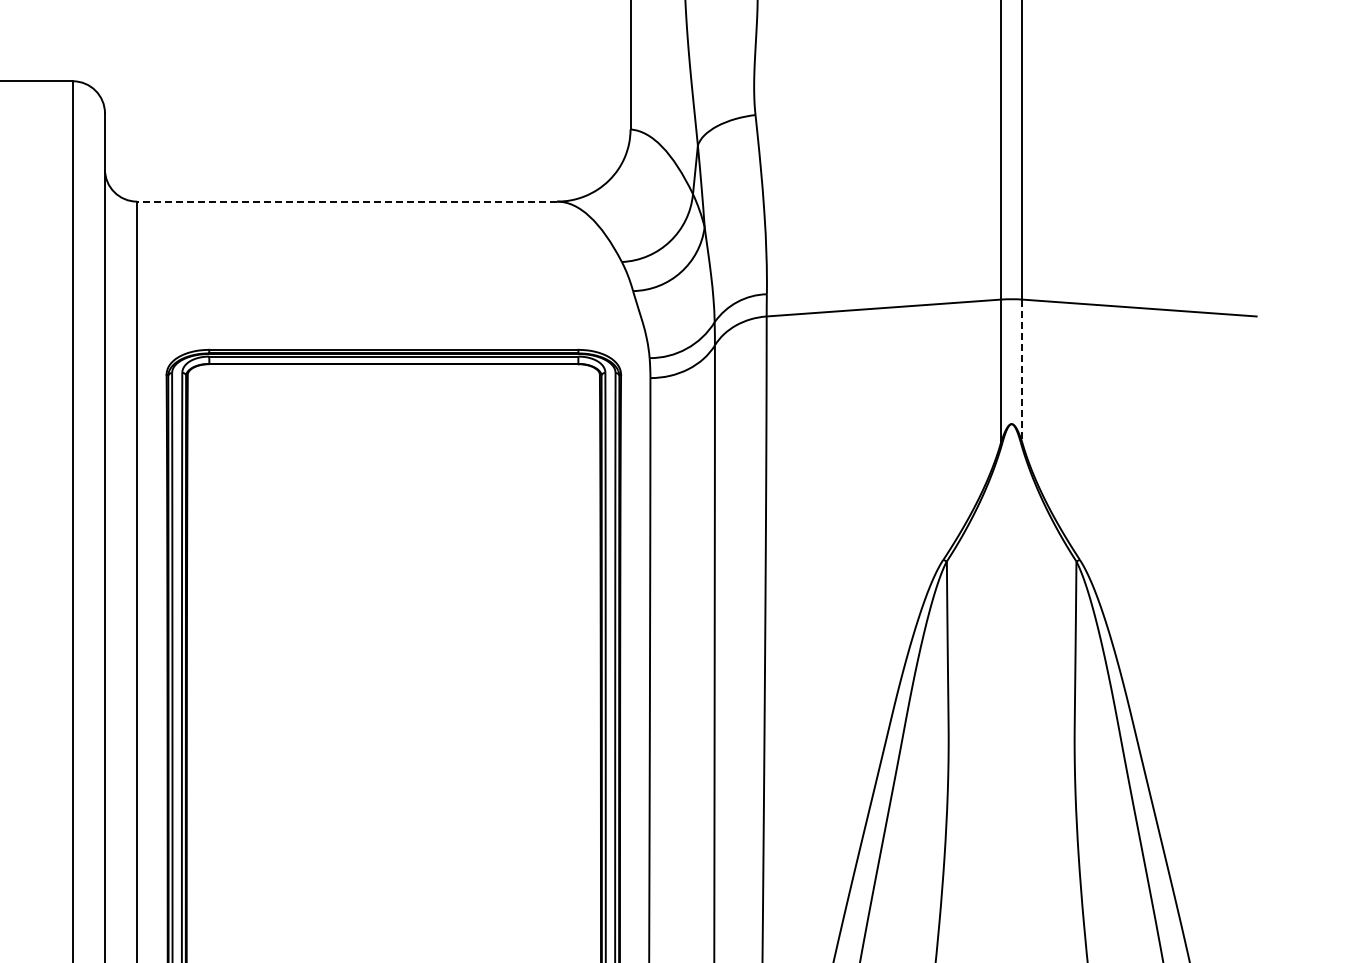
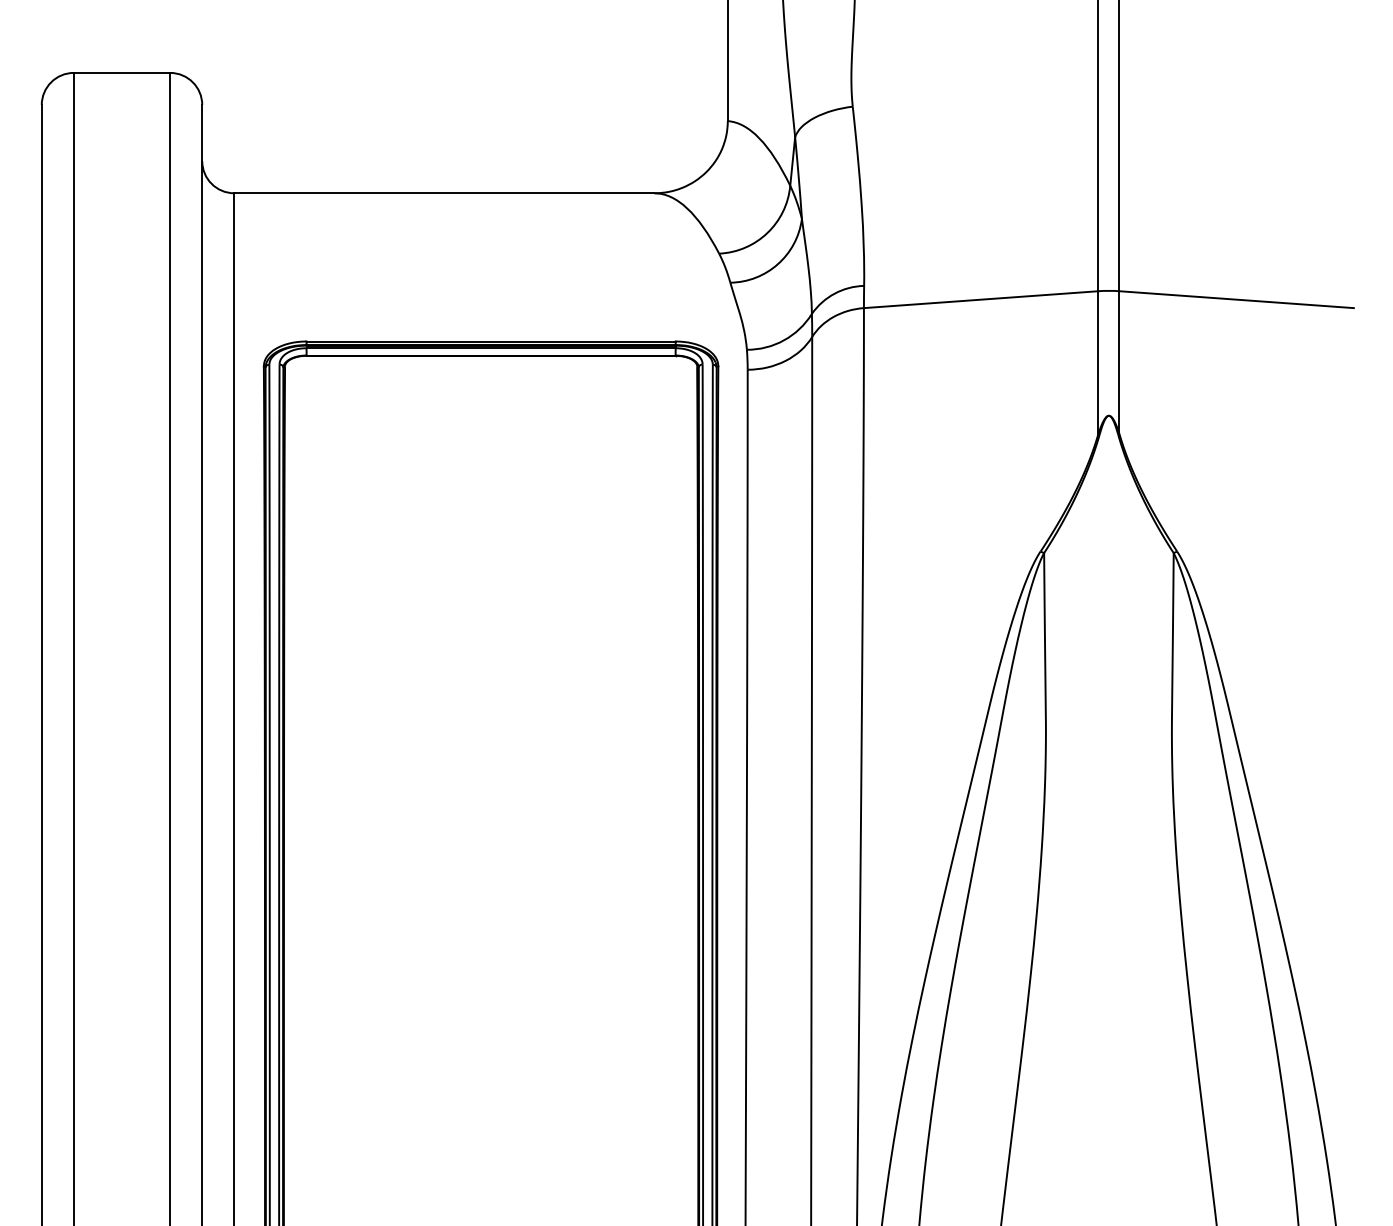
line: (346, 201) -> (443, 193), dashed -> solid
line: (1022, 371) -> (1119, 363), dashed -> solid

